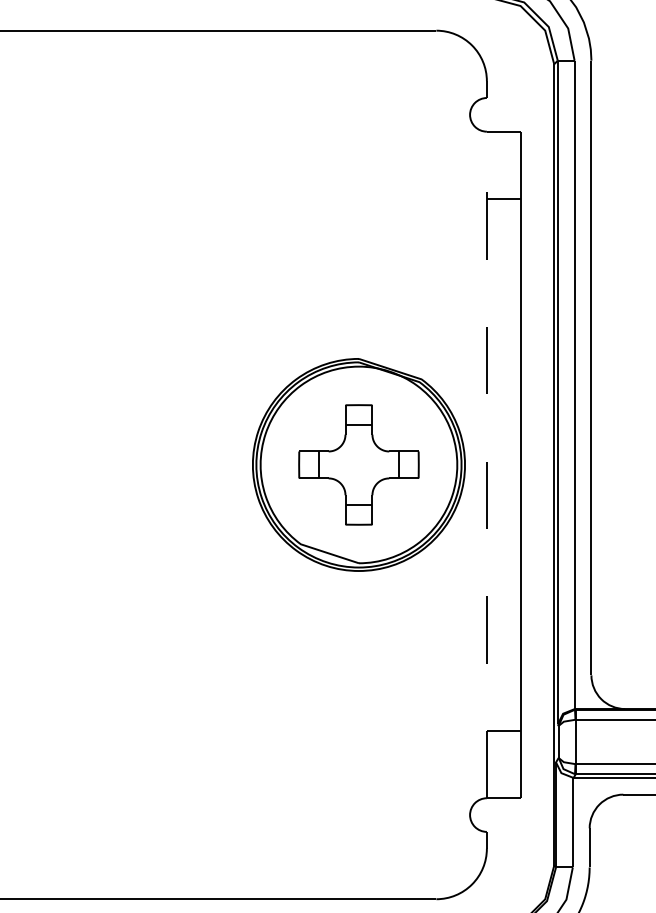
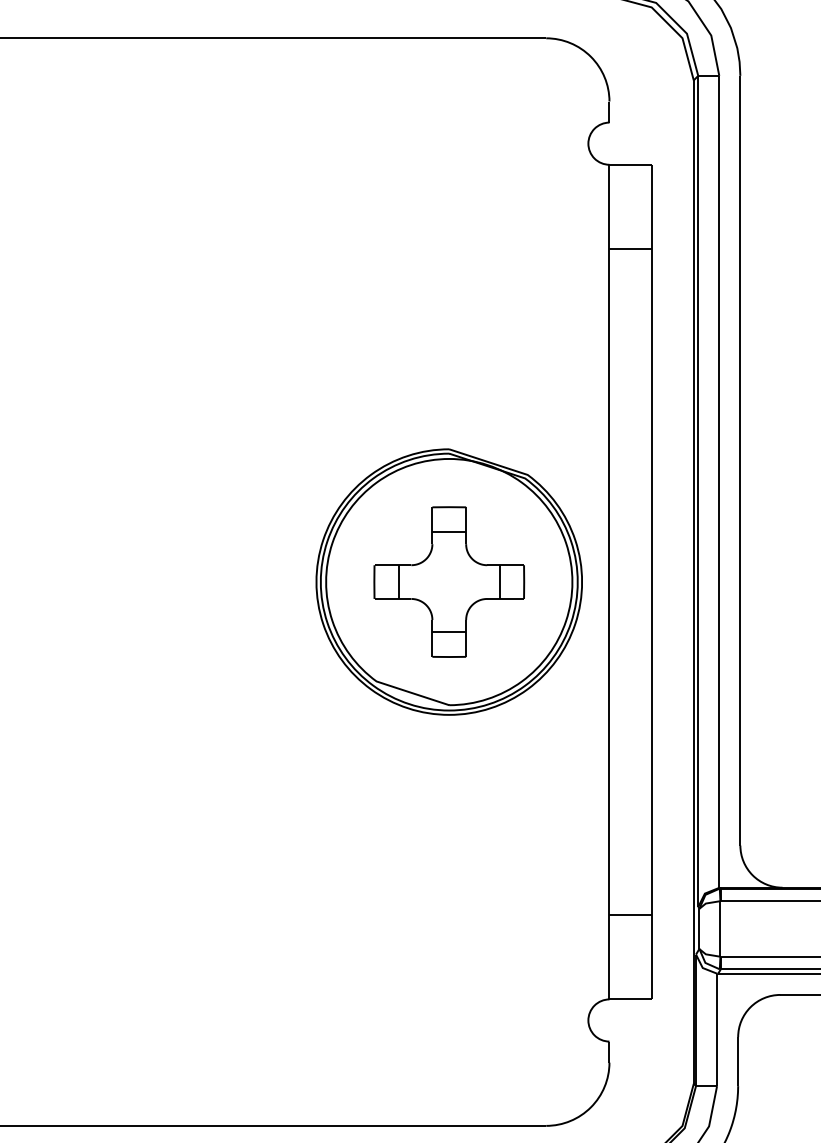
line: (486, 464) -> (609, 581), dashed -> solid

